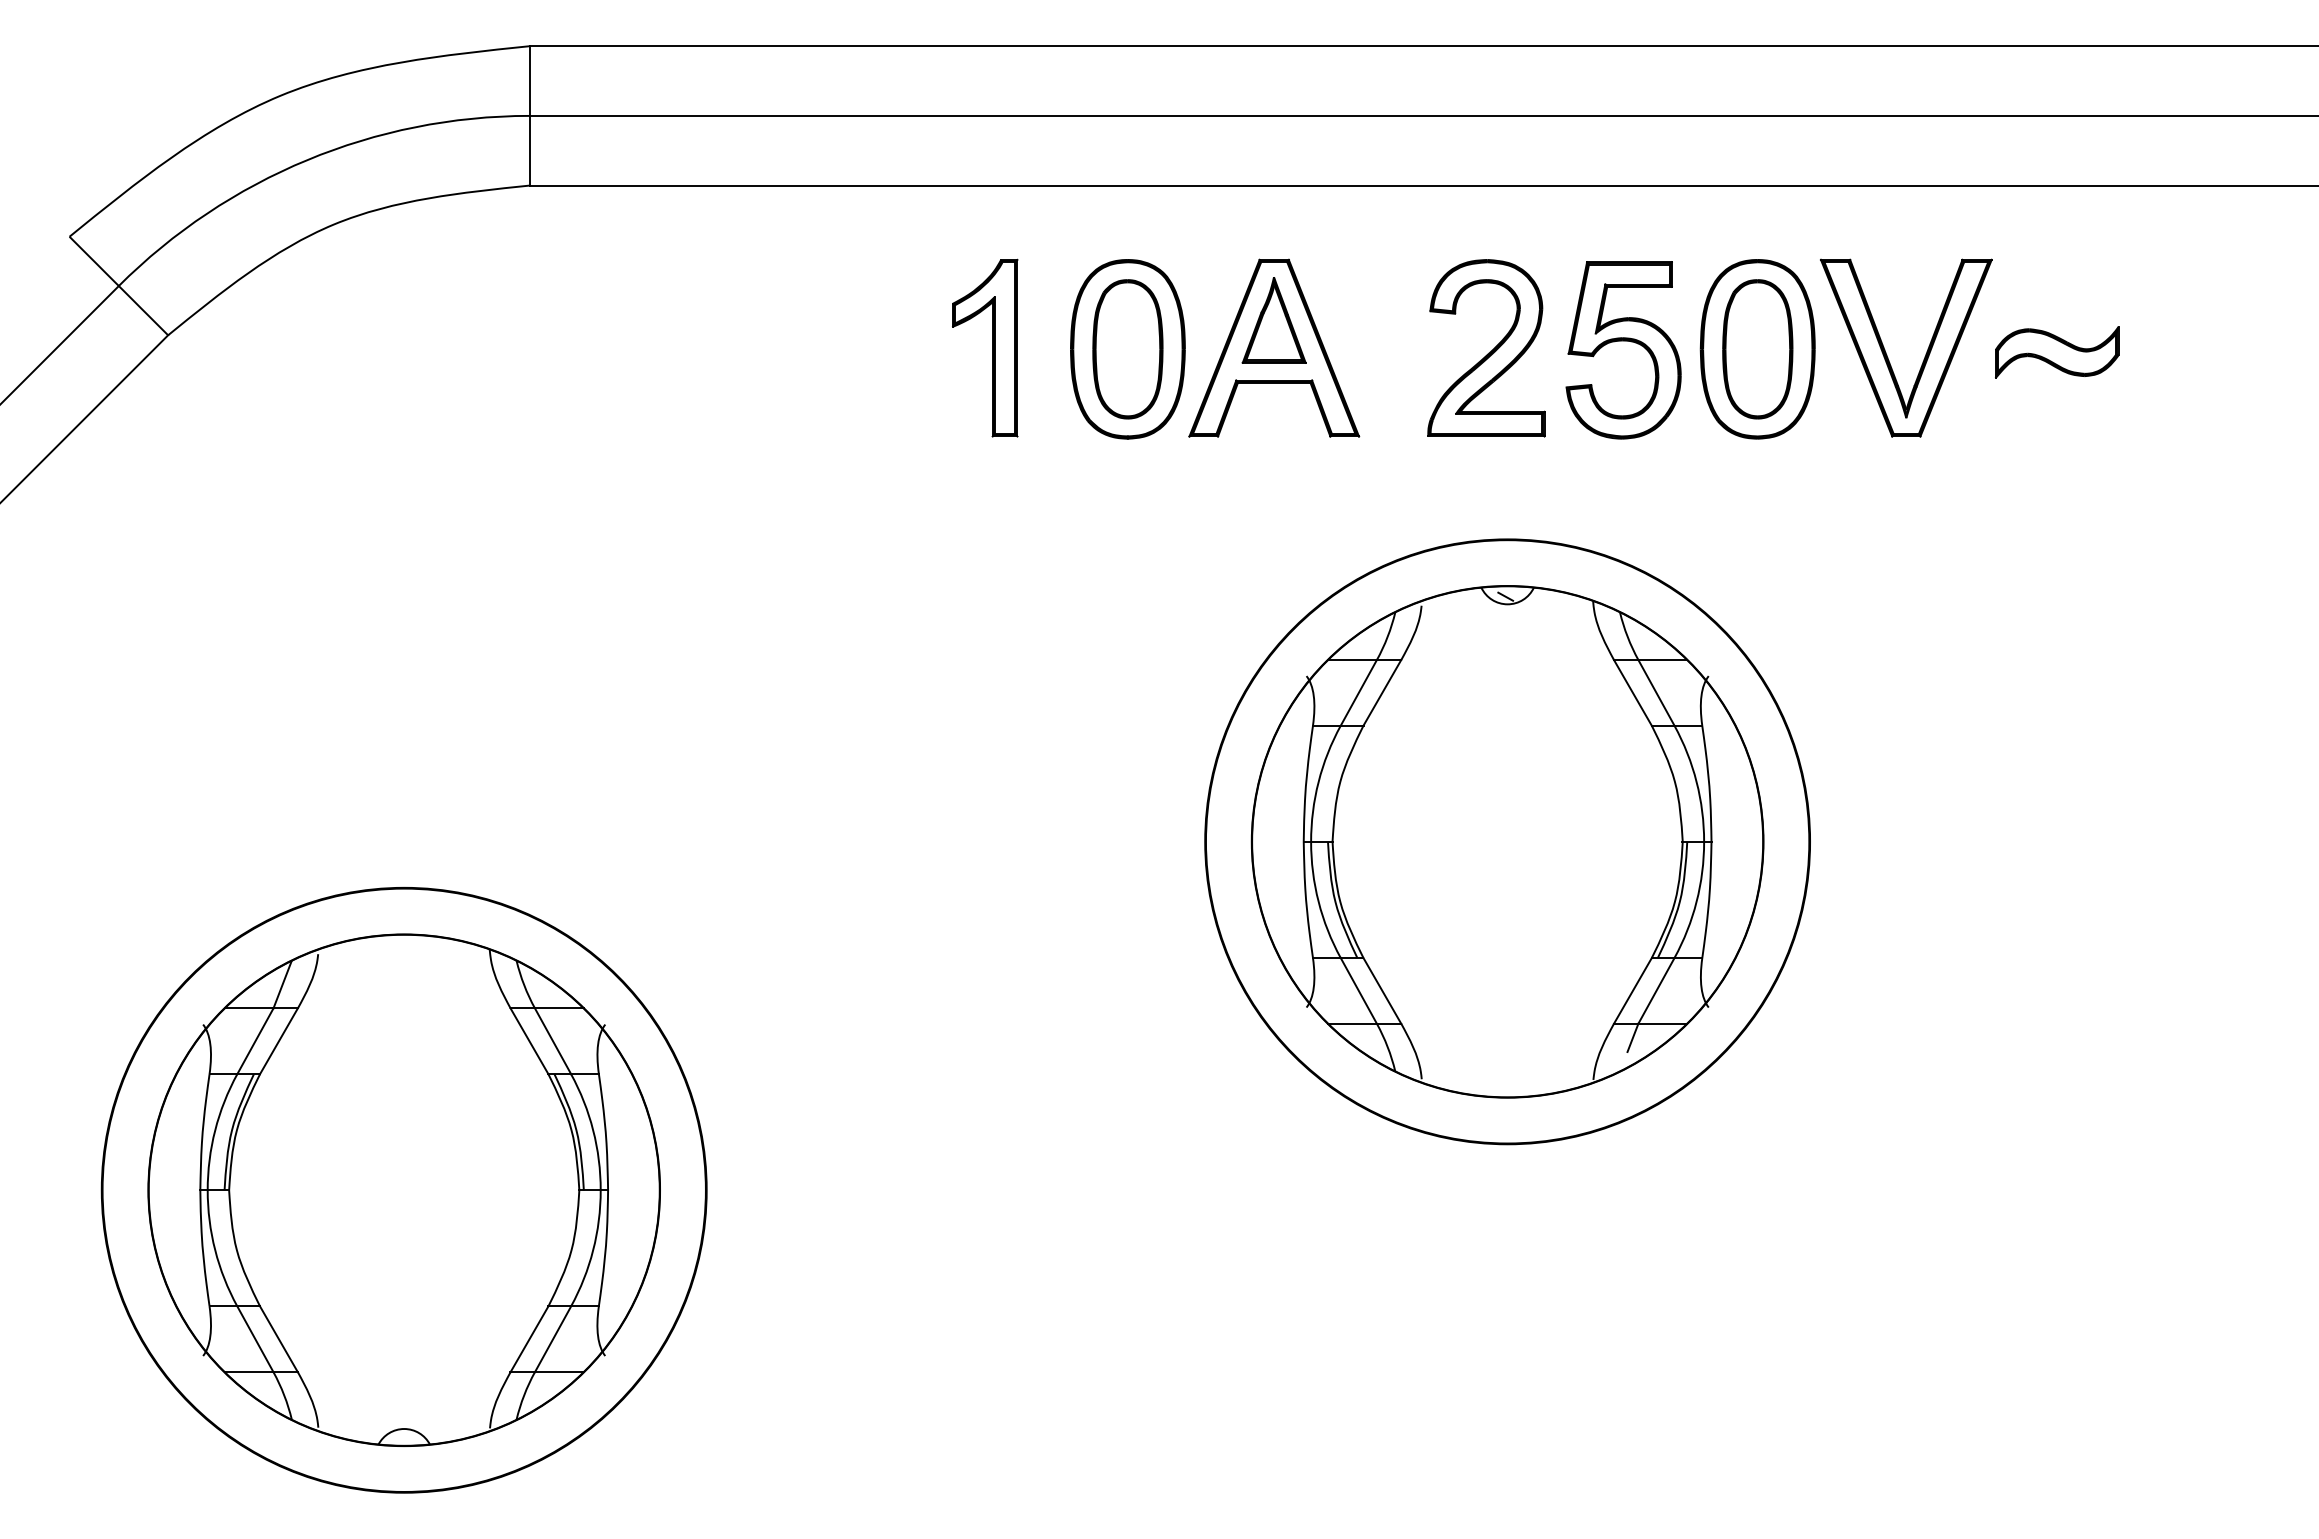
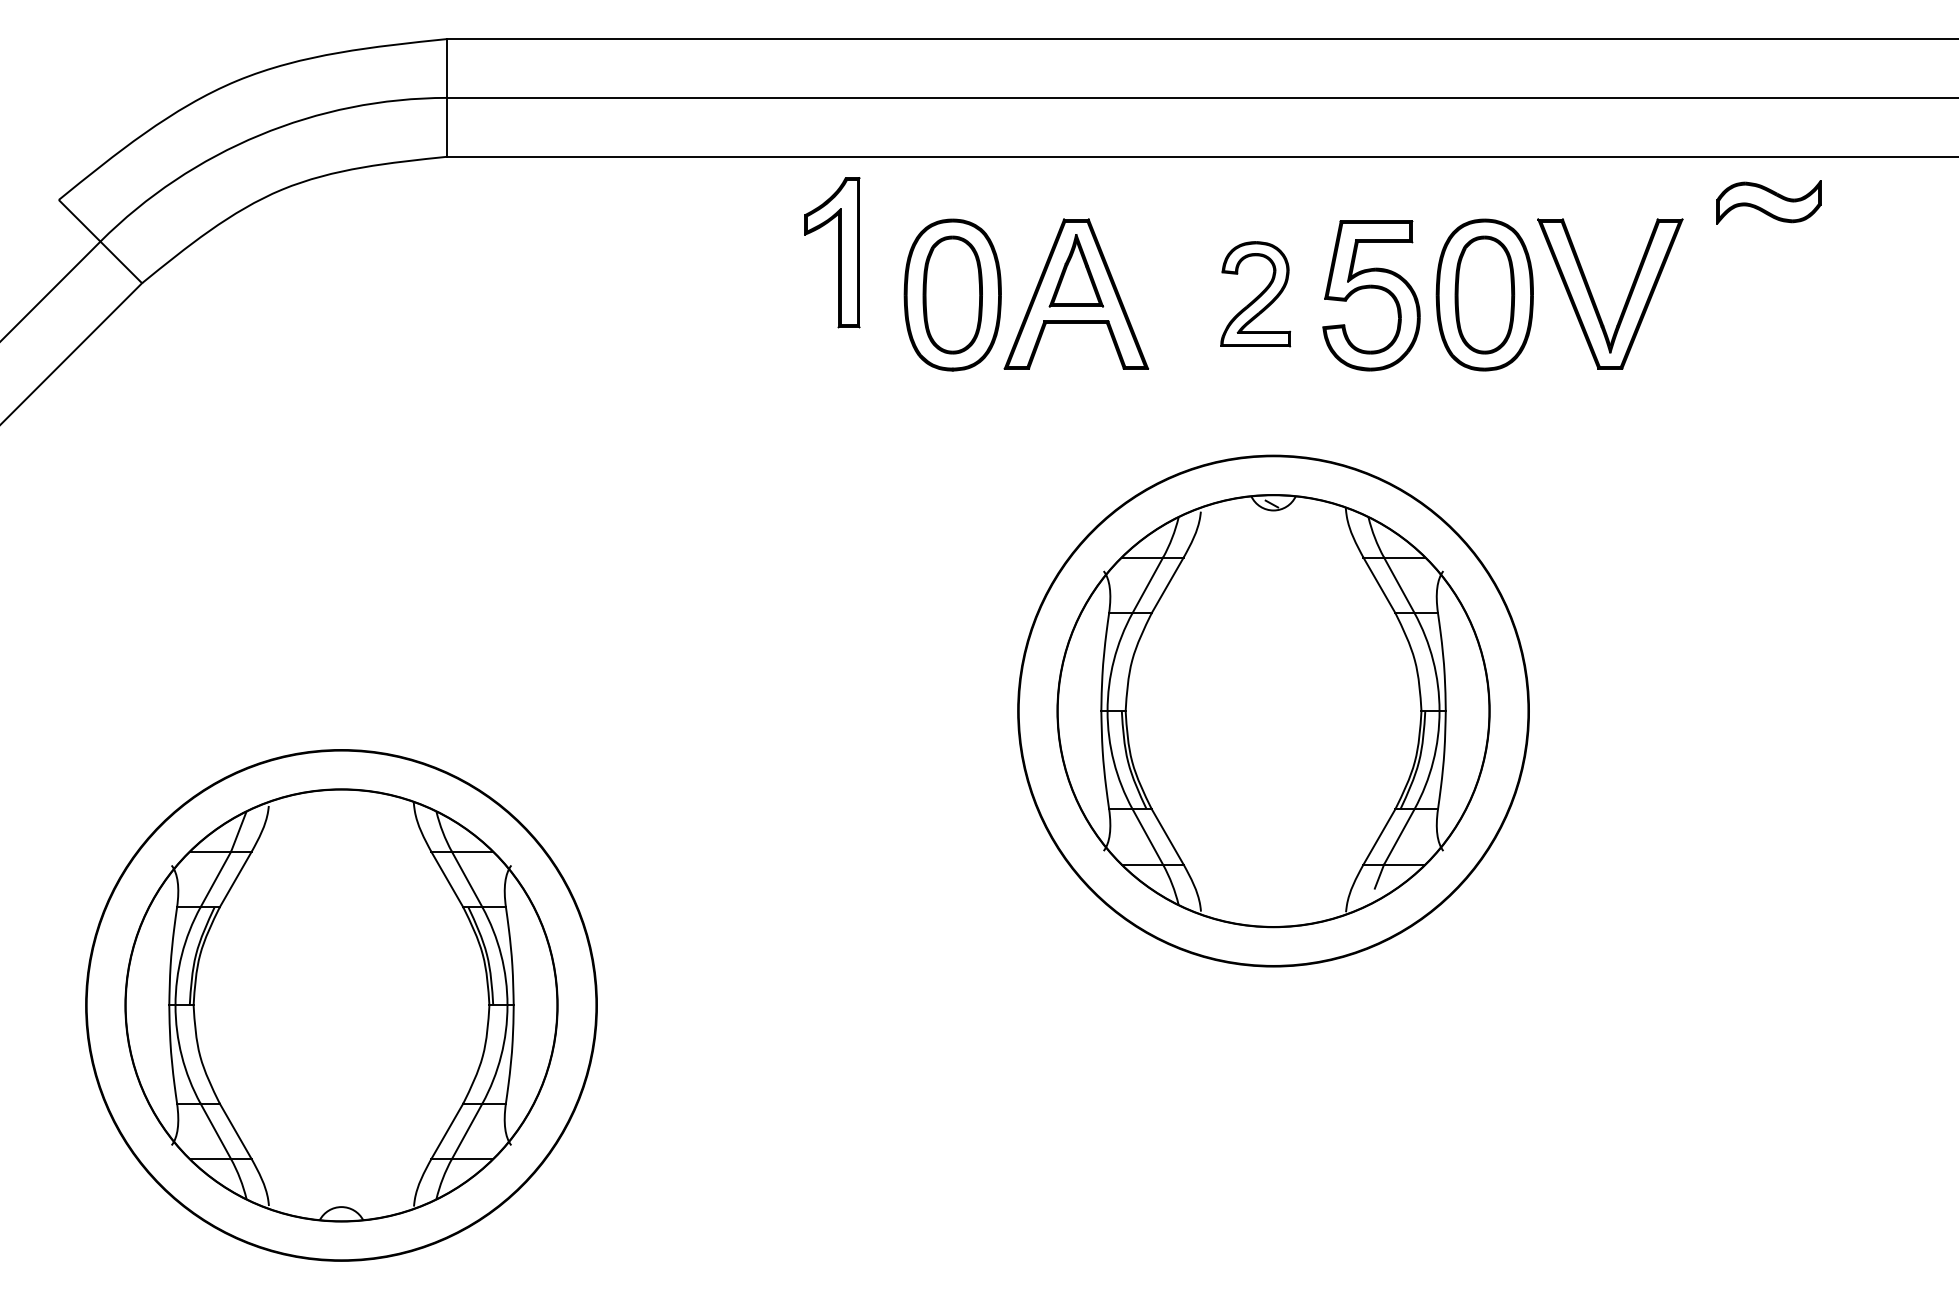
part: (992, 347) -> (838, 252), moved
part: (1486, 348) -> (1255, 294), size x0.7
part: (2057, 352) -> (1769, 202), moved

